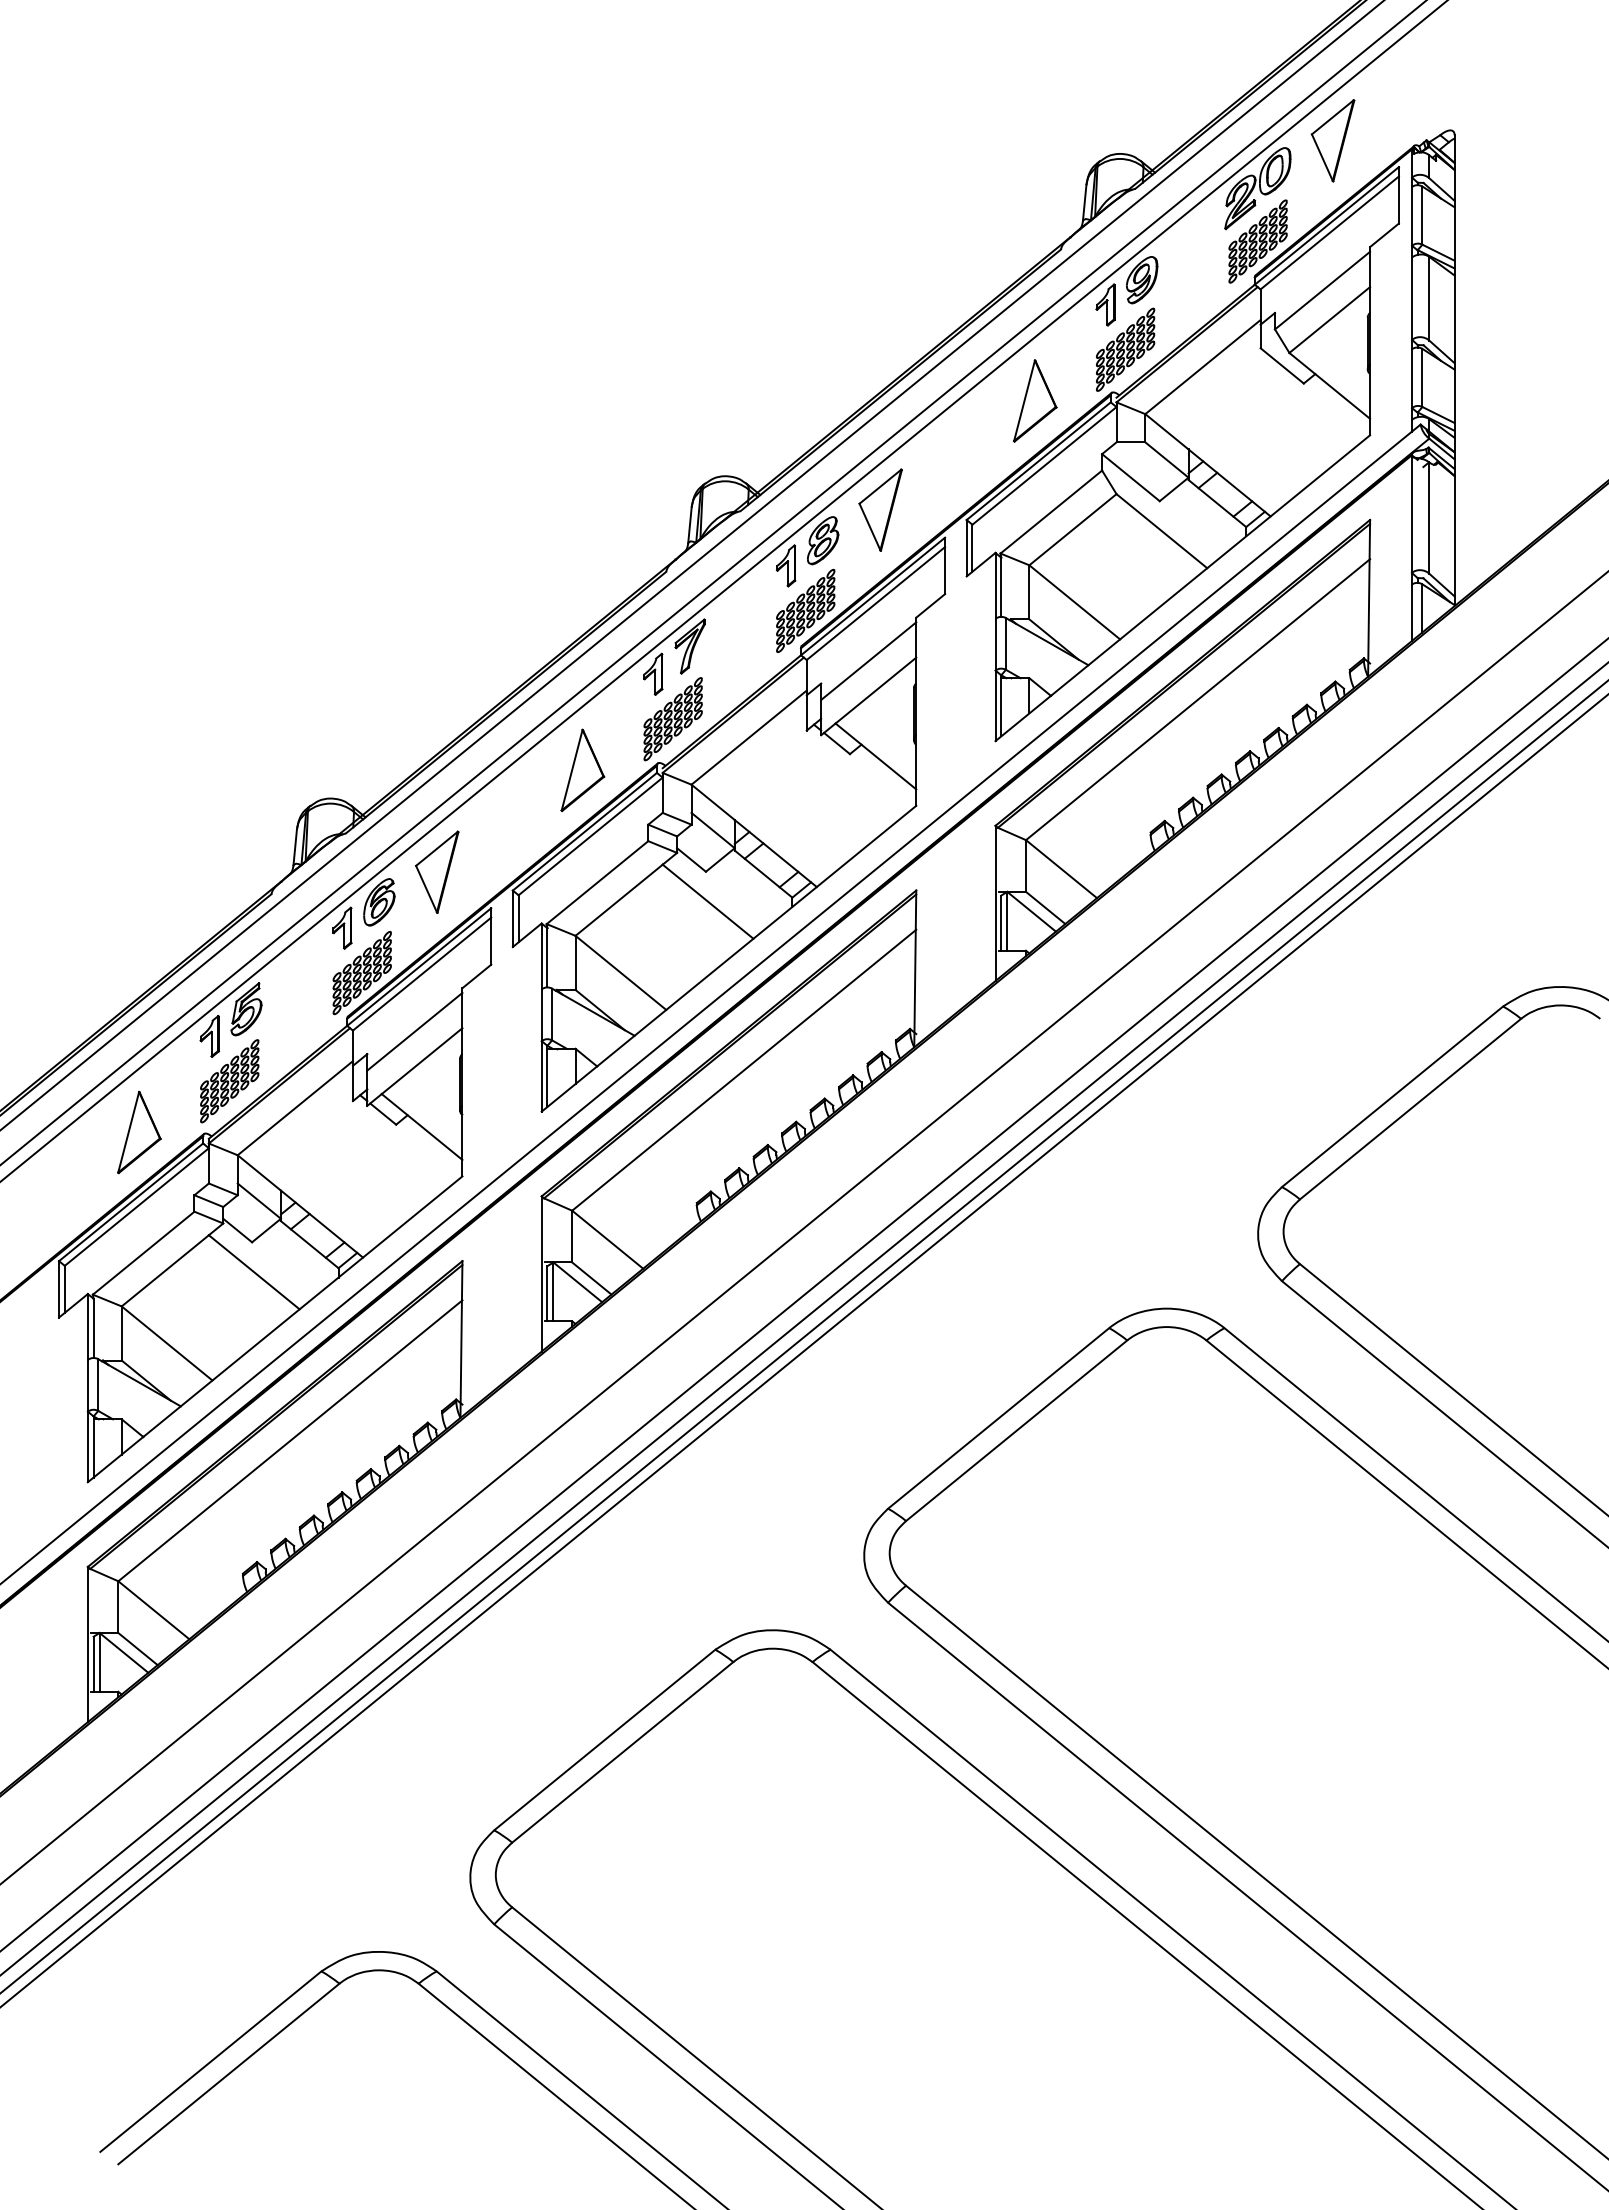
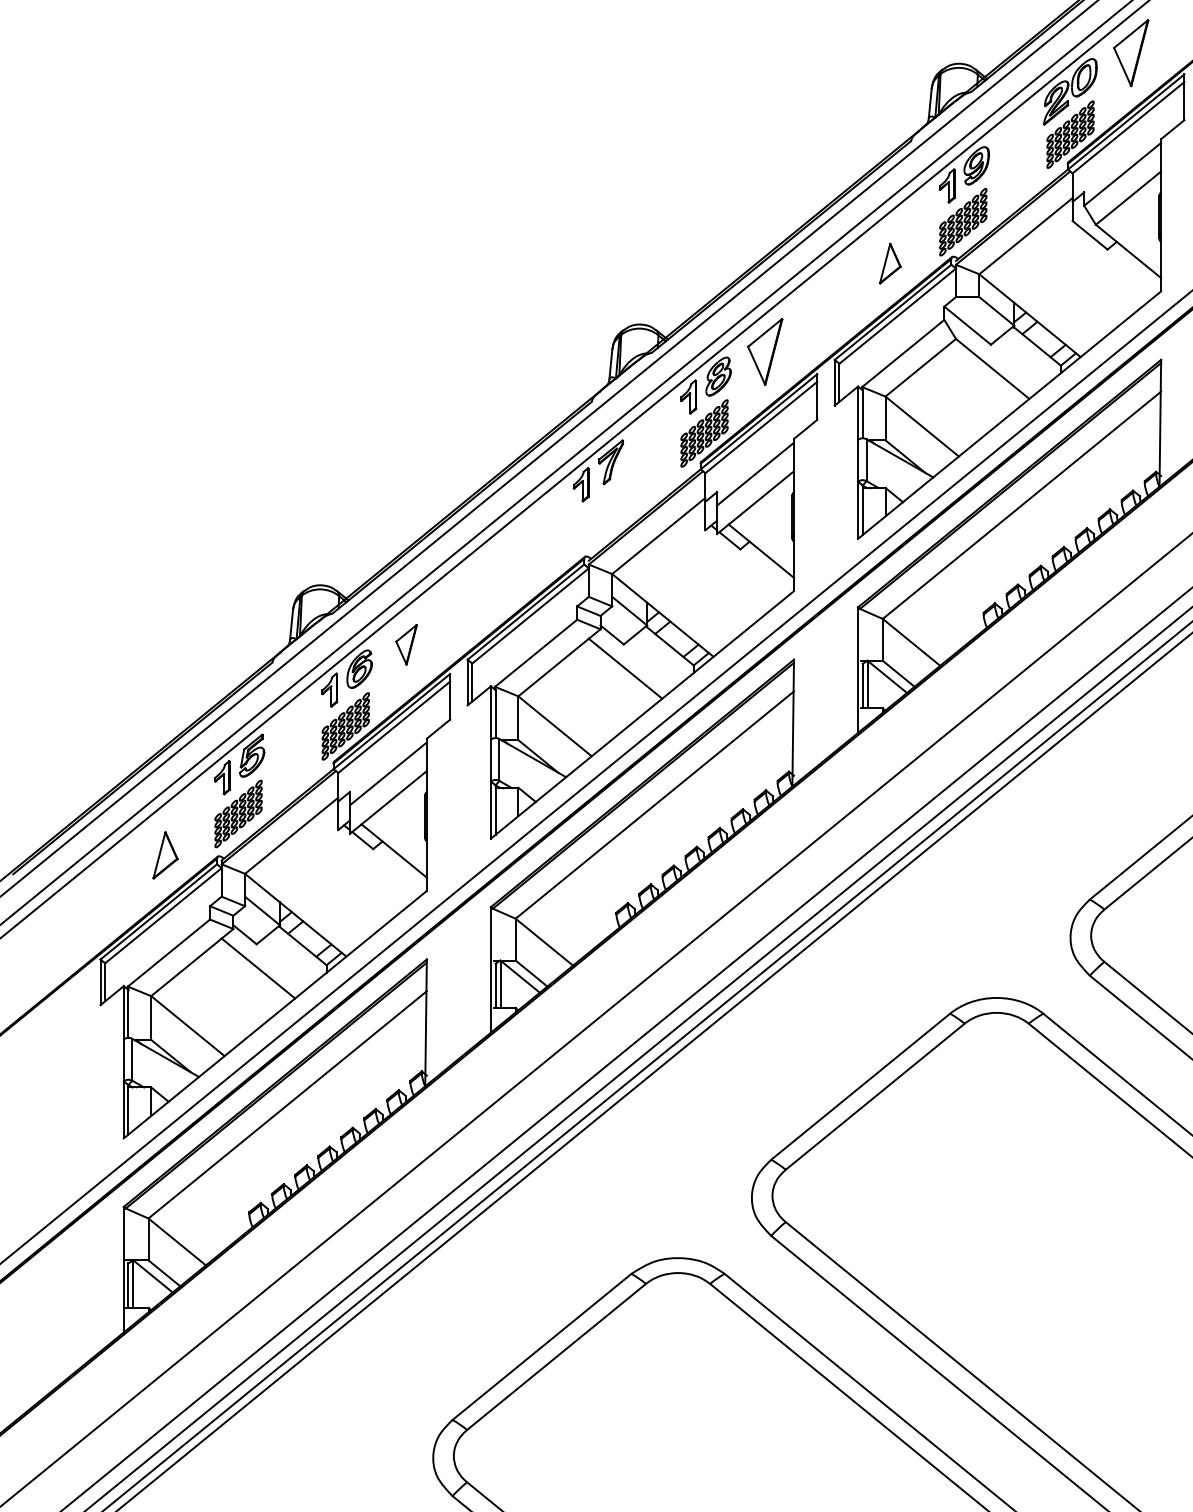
part: (1035, 400) -> (890, 263), size x0.6
part: (672, 719) -> (596, 521), removed
part: (582, 770) -> (523, 562), removed
part: (437, 871) -> (406, 644), size x0.6
part: (139, 1132) -> (165, 855), size x0.7

